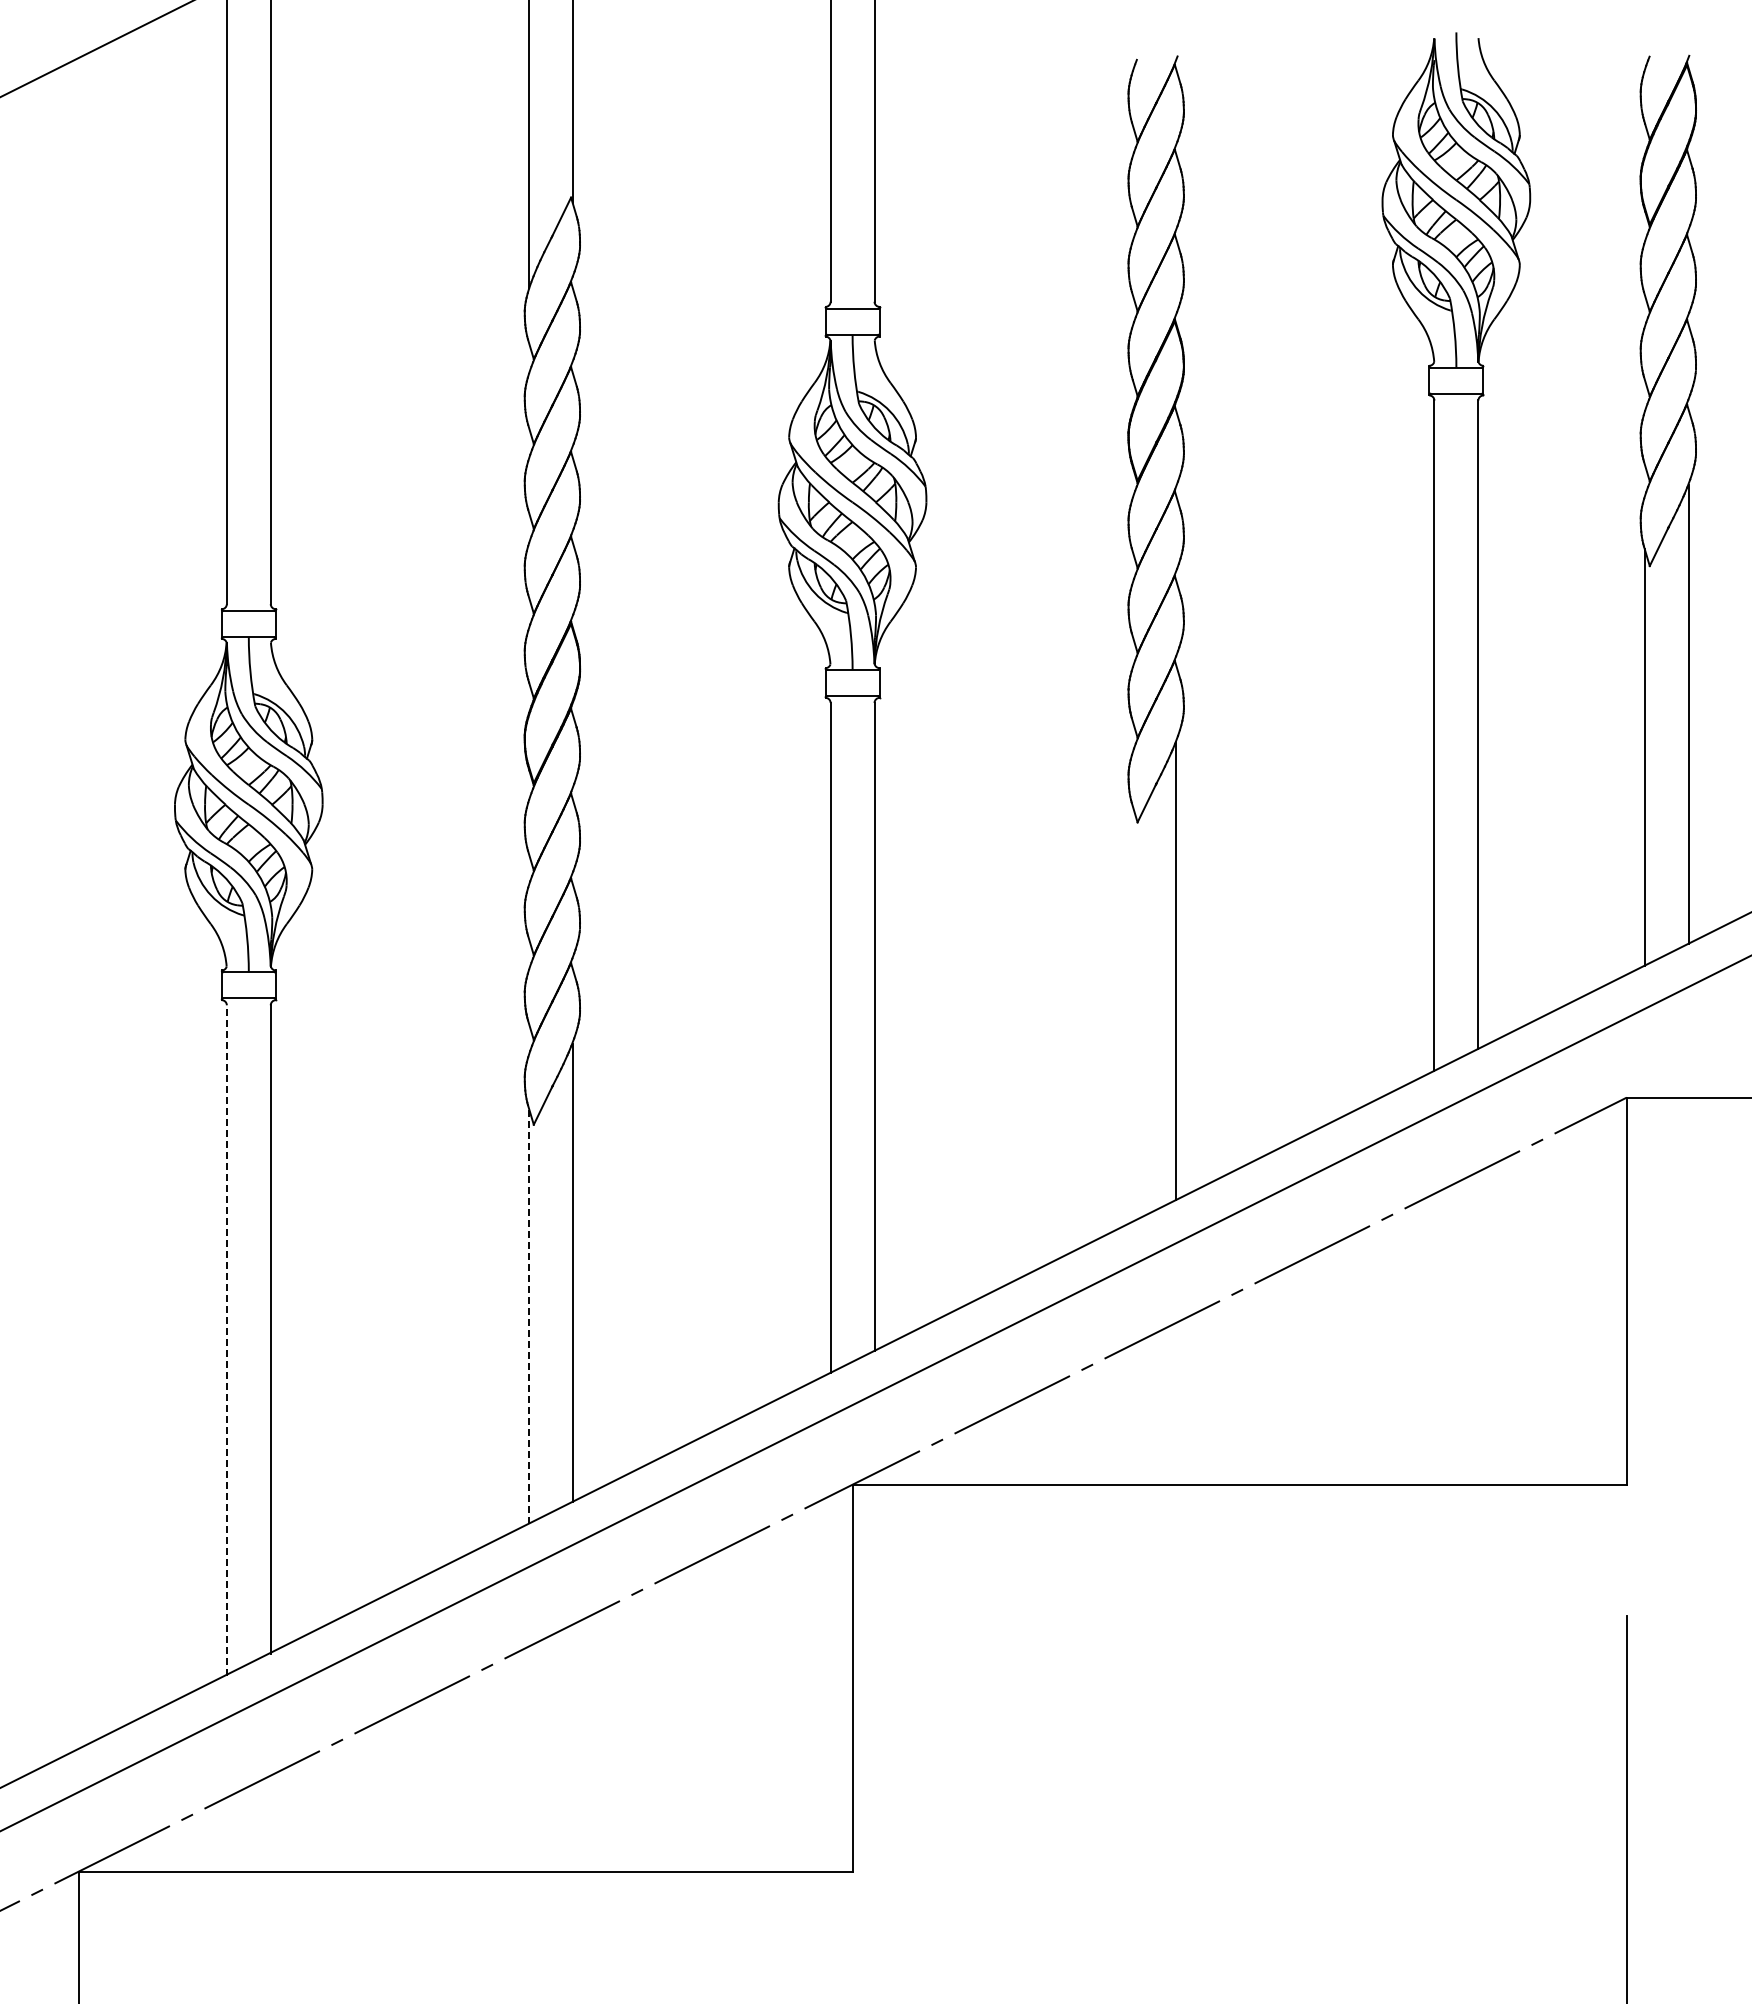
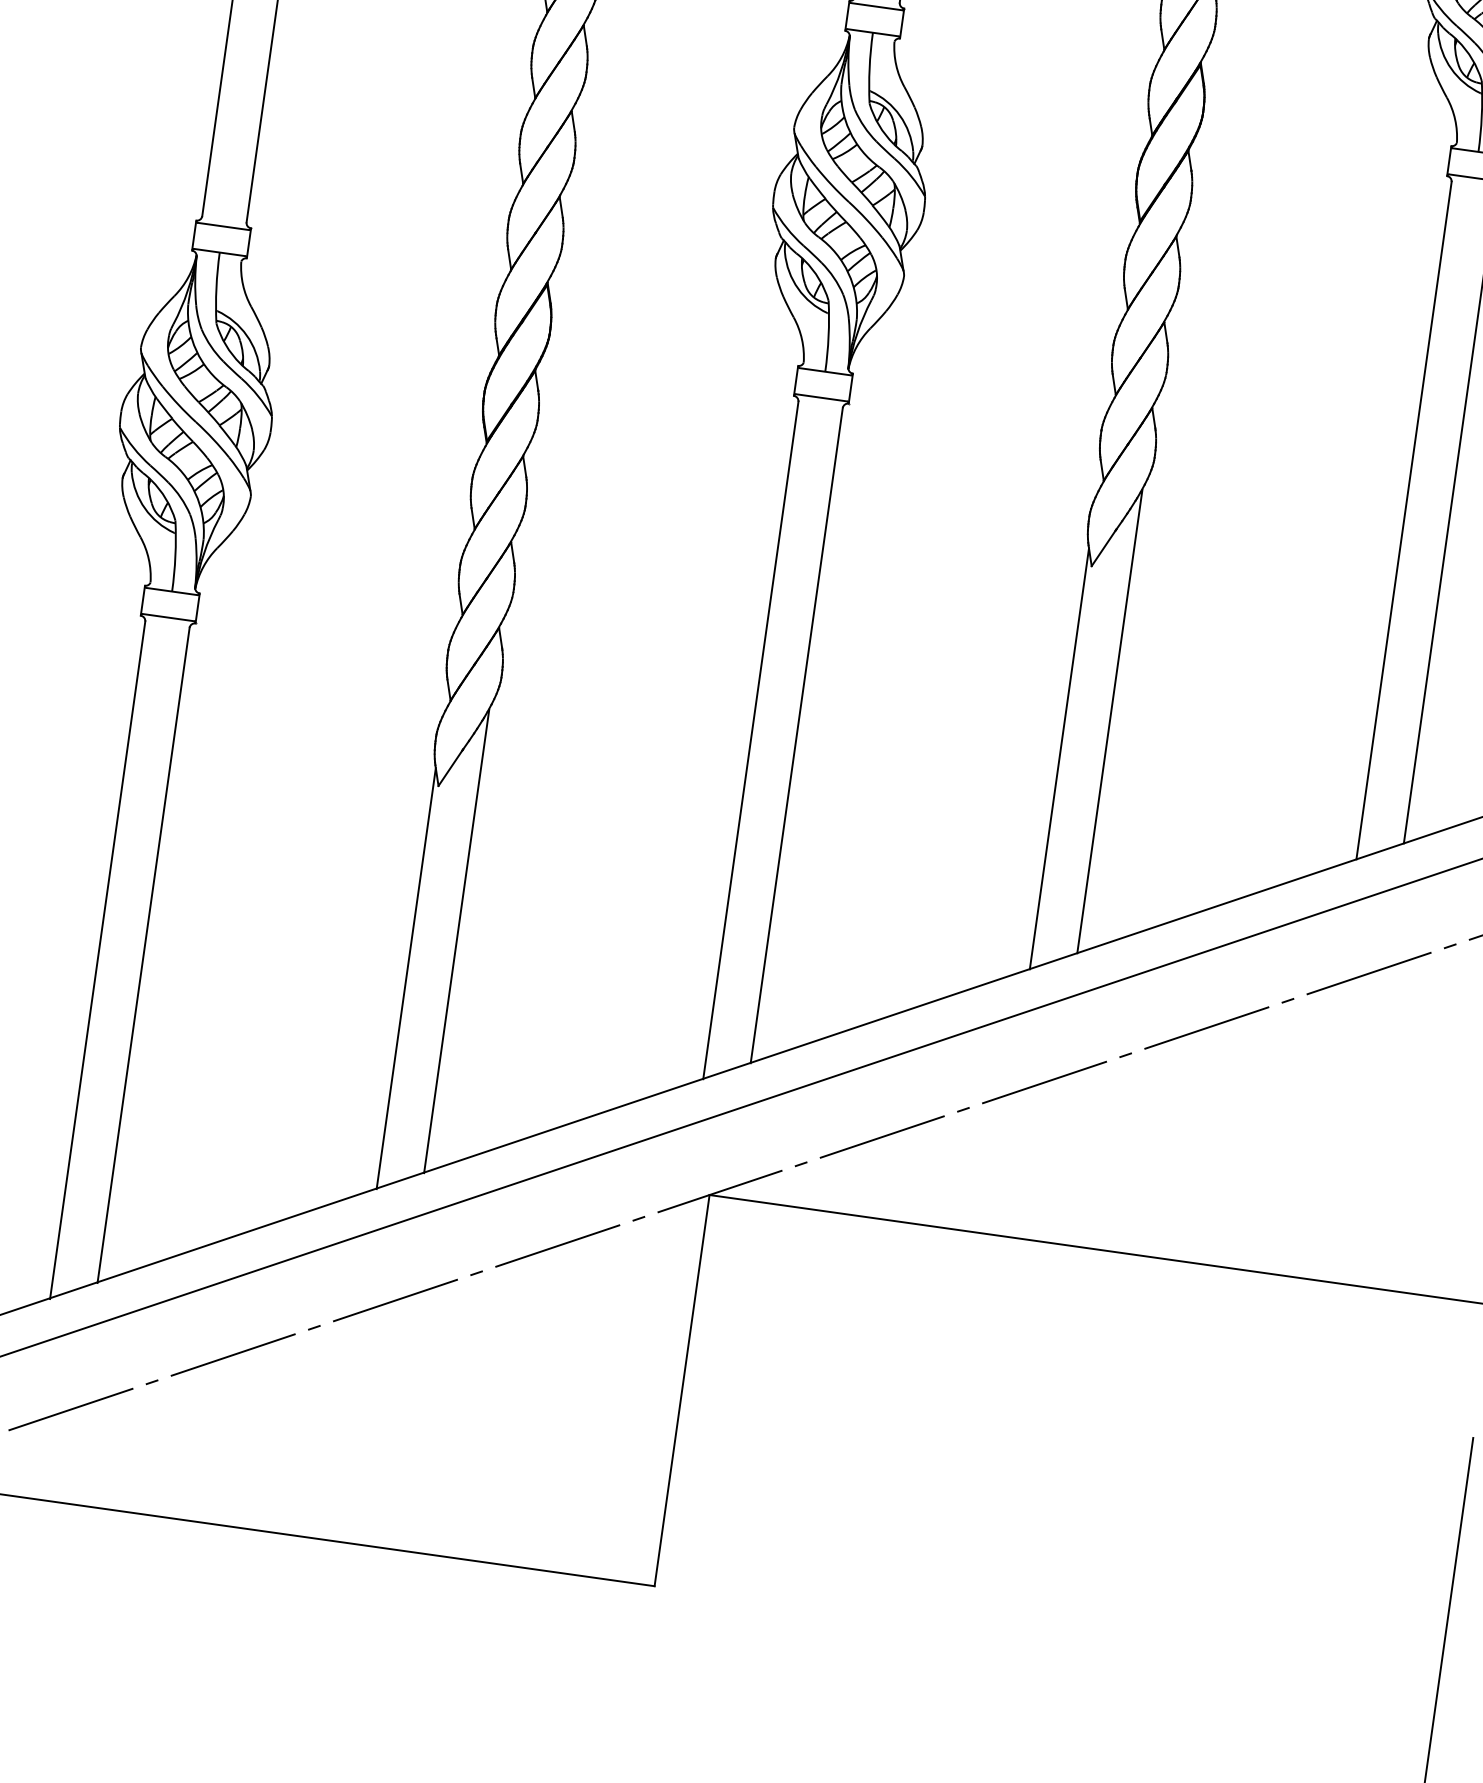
line: (1132, 1013) -> (1059, 758), added
line: (528, 1315) -> (406, 978), dashed -> solid
line: (226, 1339) -> (97, 959), dashed -> solid

